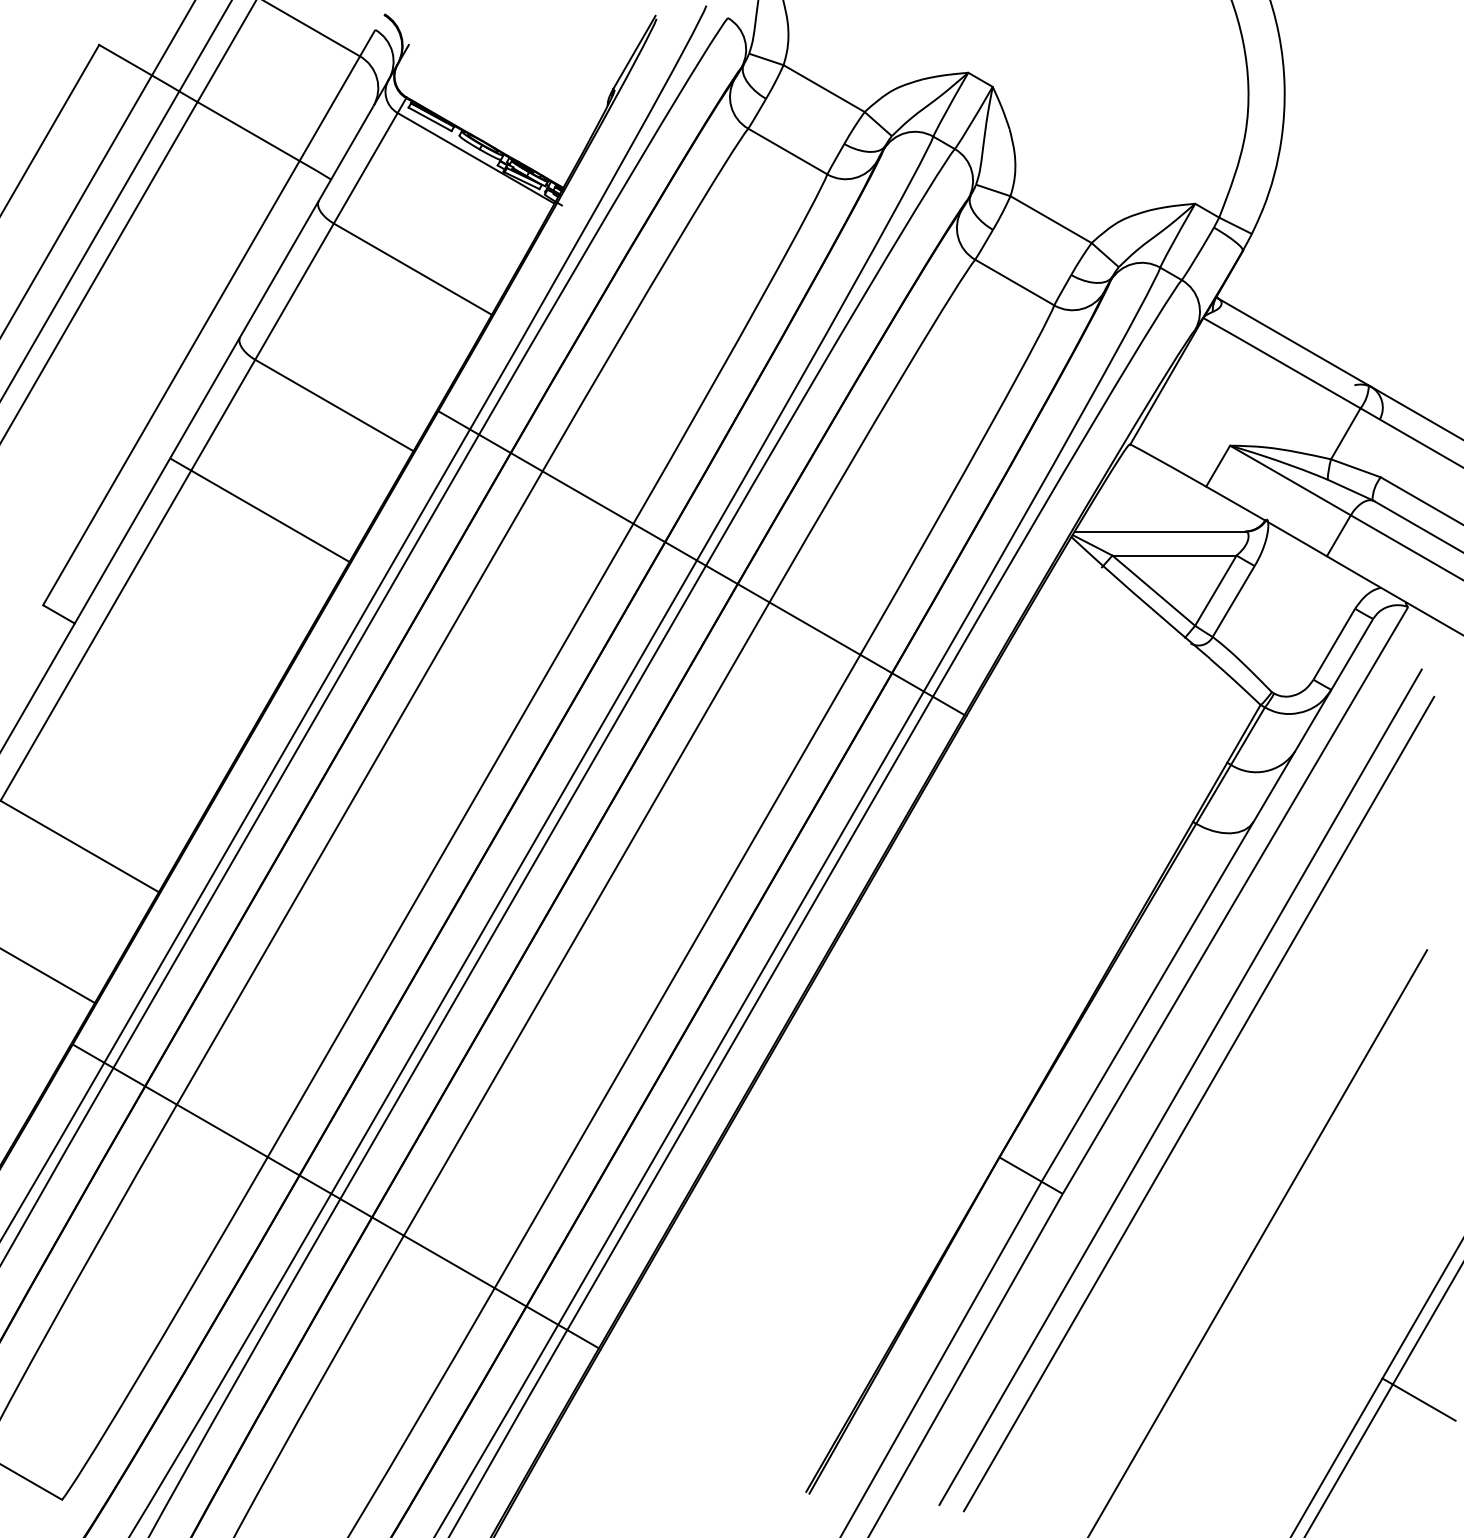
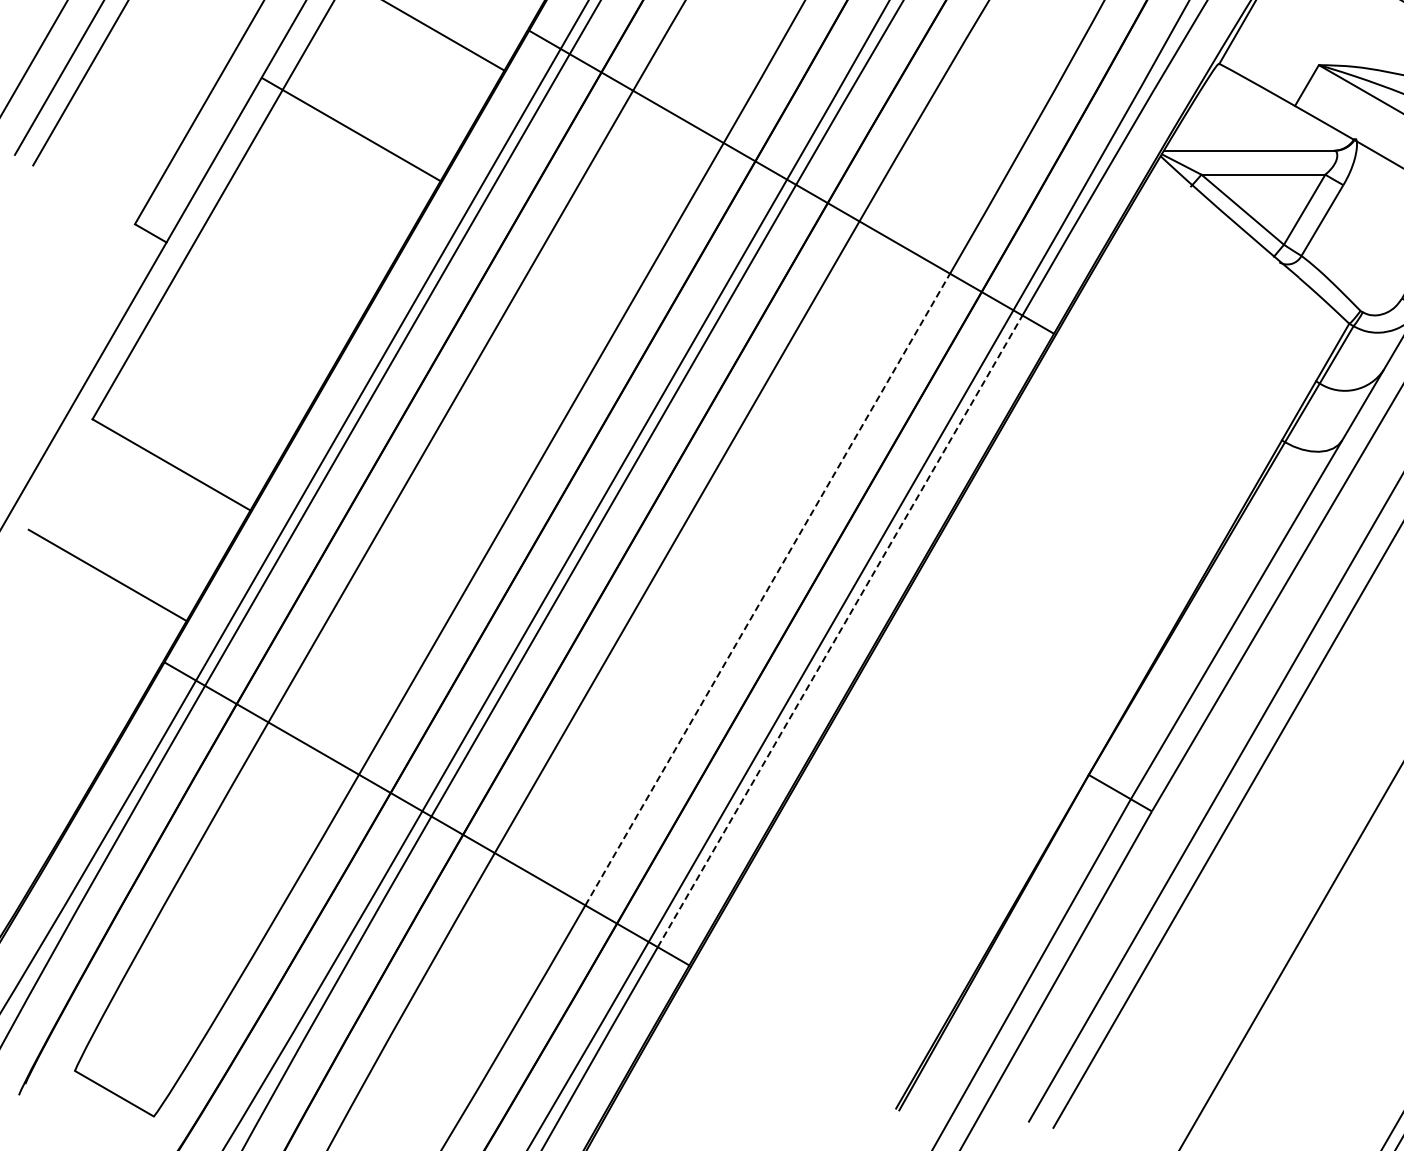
line: (677, 971) -> (767, 589), solid -> dashed
line: (750, 1013) -> (840, 631), solid -> dashed

